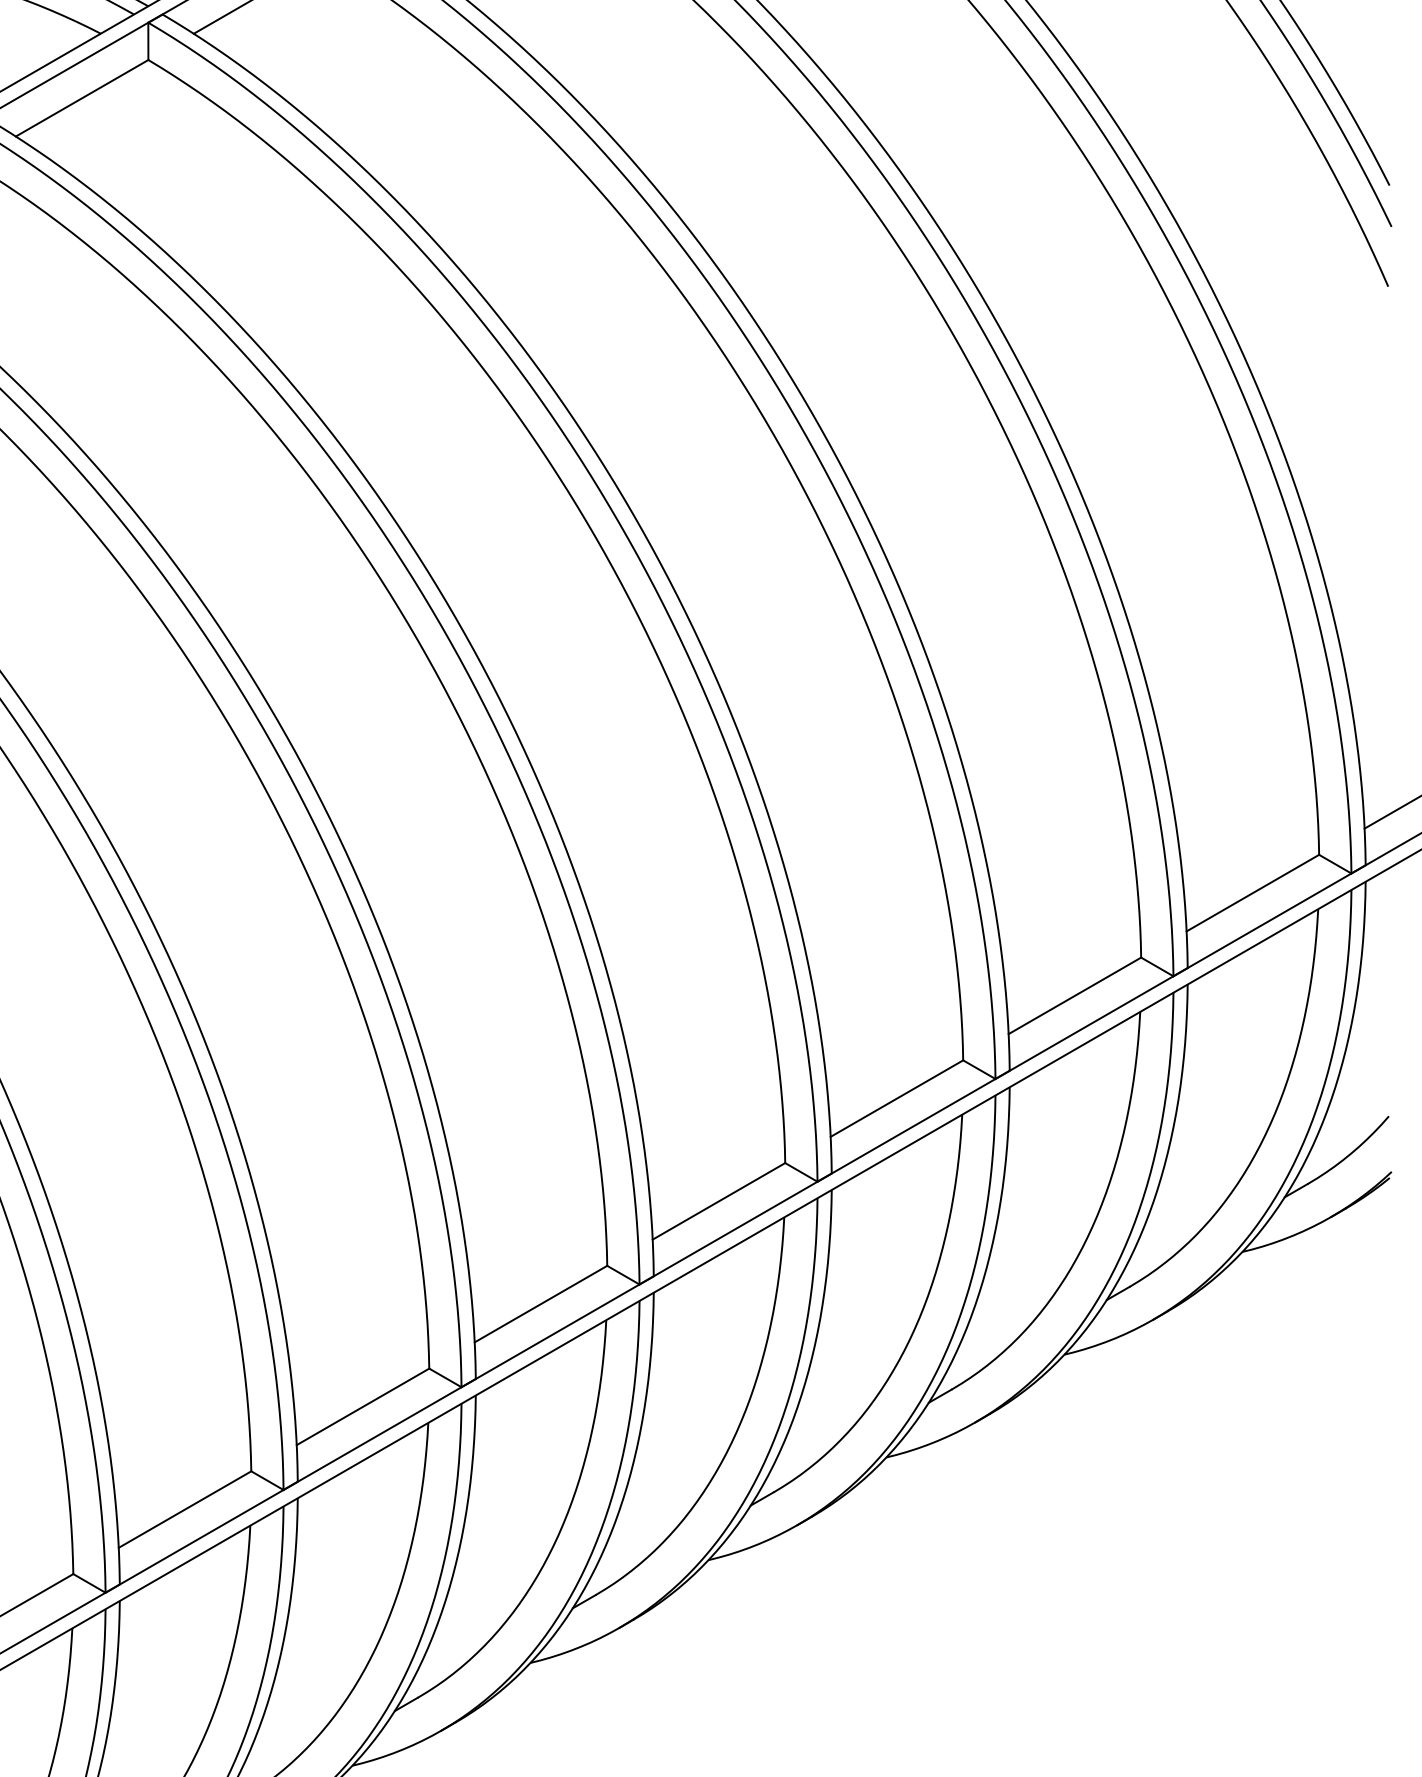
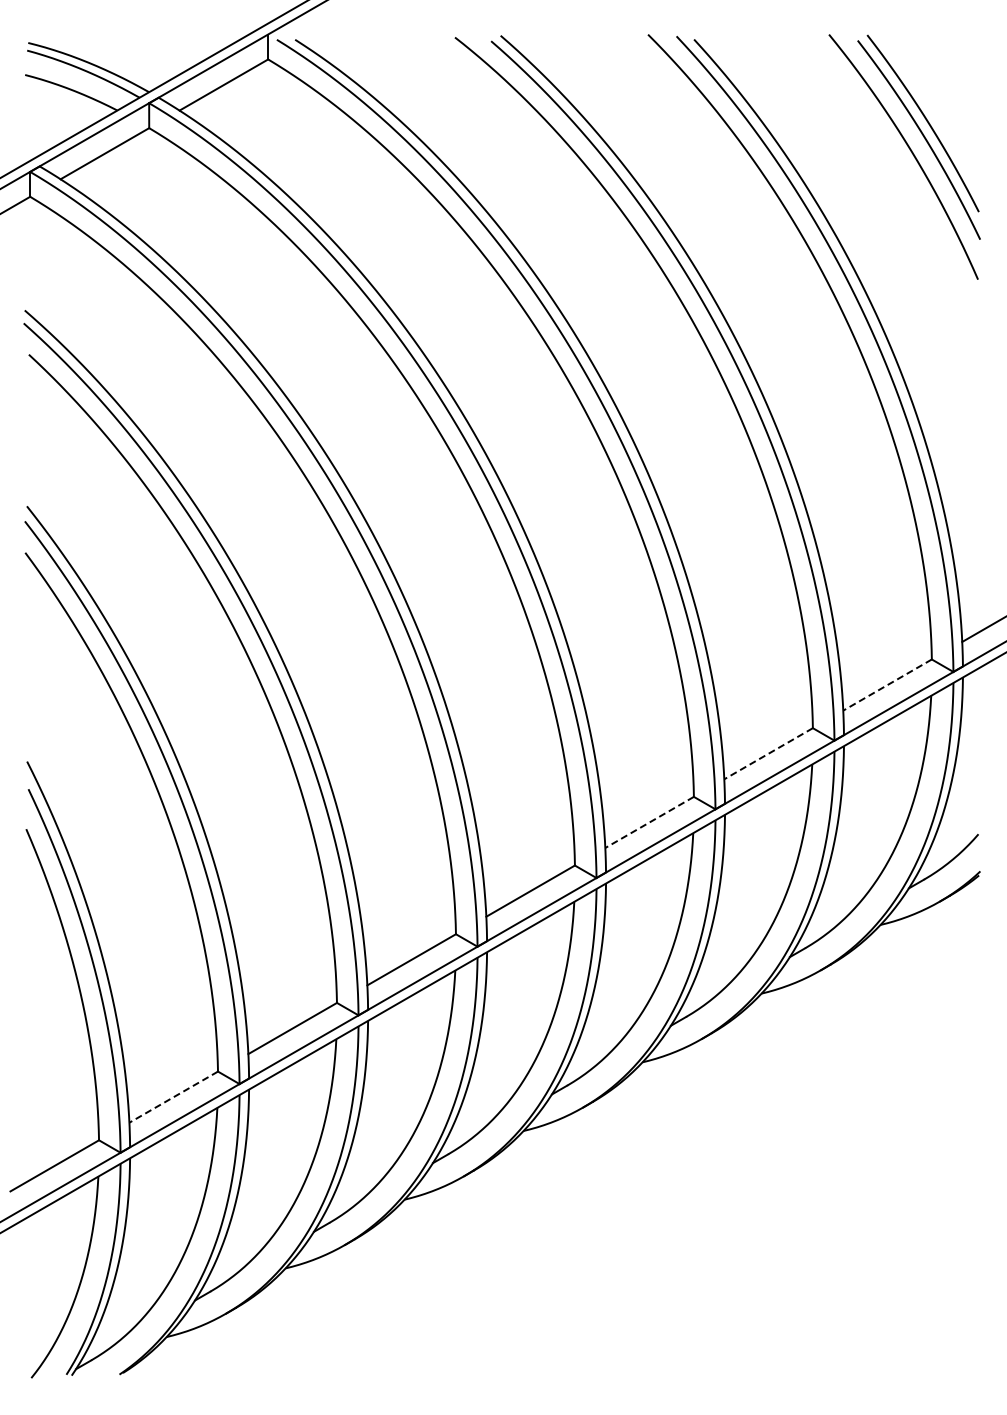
line: (1252, 893) -> (887, 685), solid -> dashed
line: (1074, 996) -> (768, 754), solid -> dashed
line: (896, 1098) -> (649, 822), solid -> dashed
line: (184, 1510) -> (173, 1097), solid -> dashed

